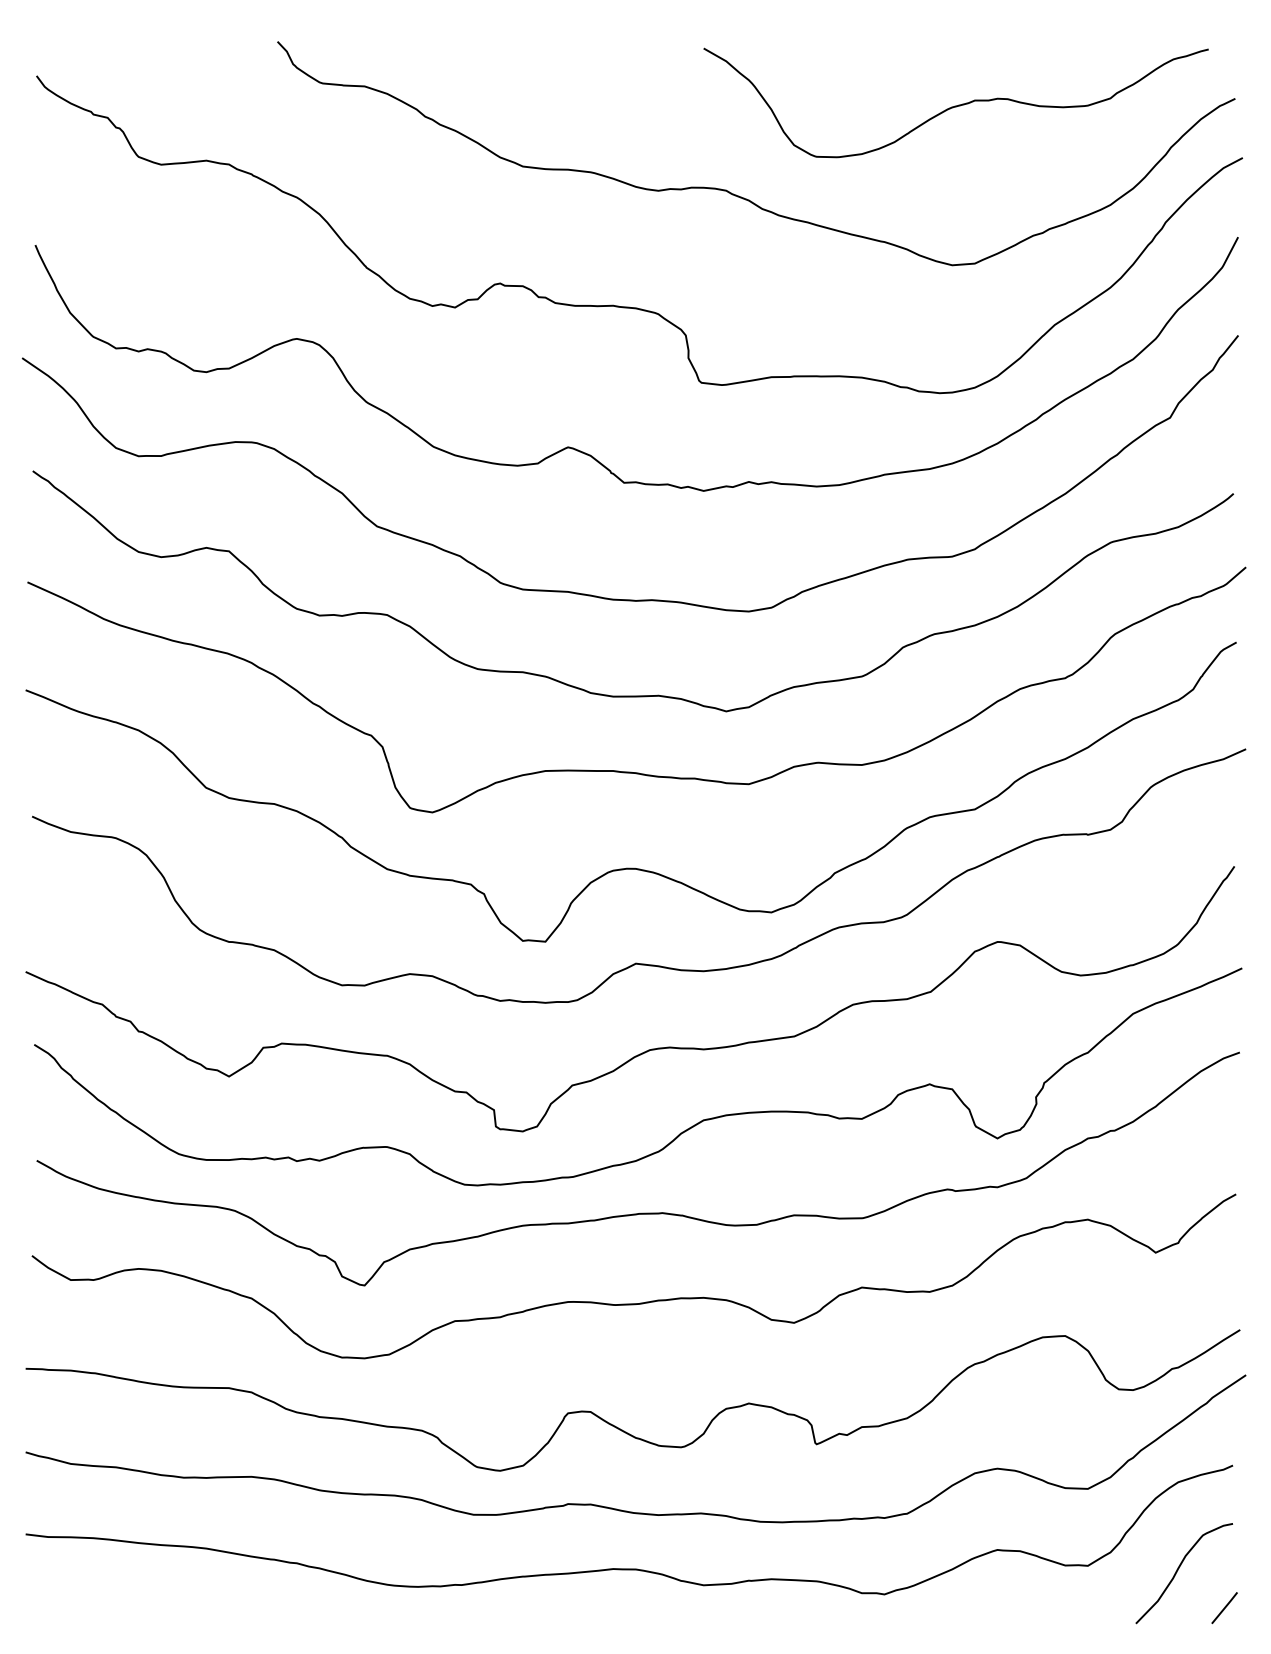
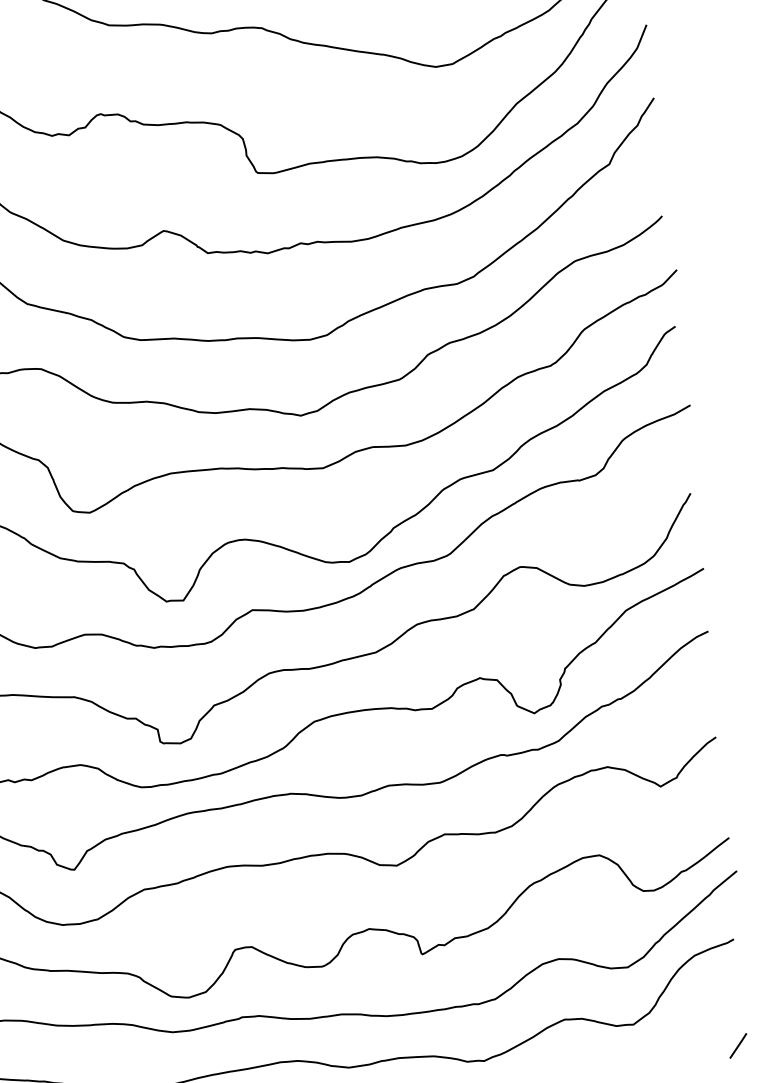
curve: (1178, 1570) -> (701, 1021), removed

